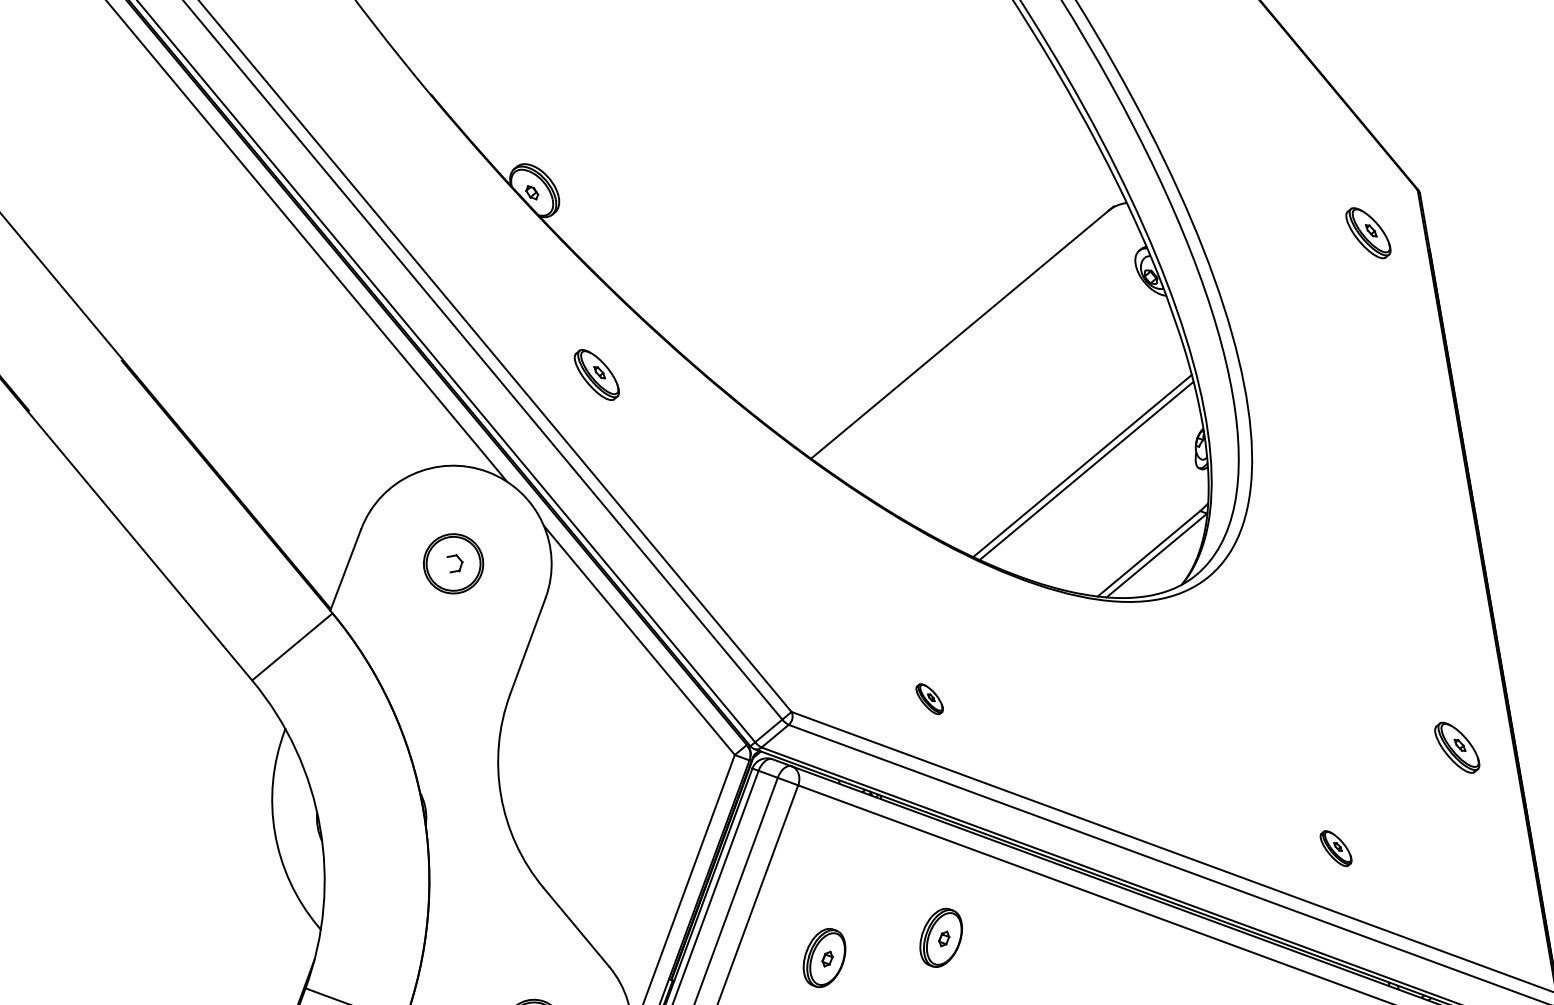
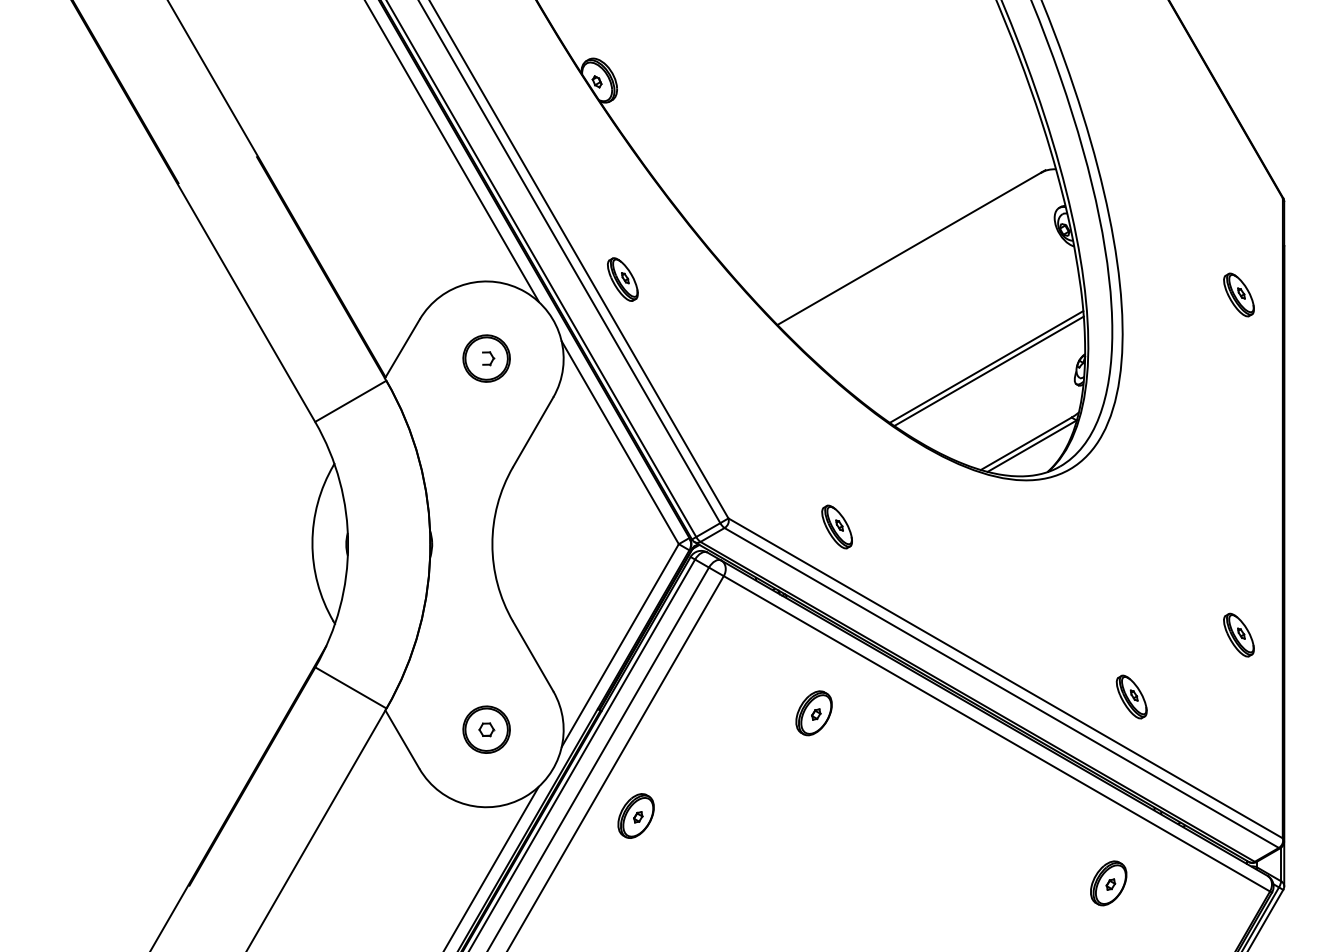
part: (1367, 232) -> (1238, 294), moved
part: (596, 374) -> (622, 279), moved
part: (928, 698) -> (836, 526), size x1.67
part: (1335, 848) -> (1131, 696), size x1.43
part: (823, 958) -> (720, 713), removed

